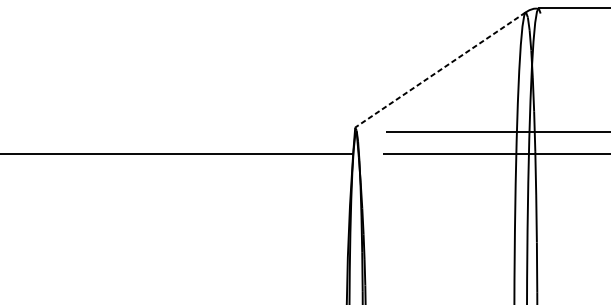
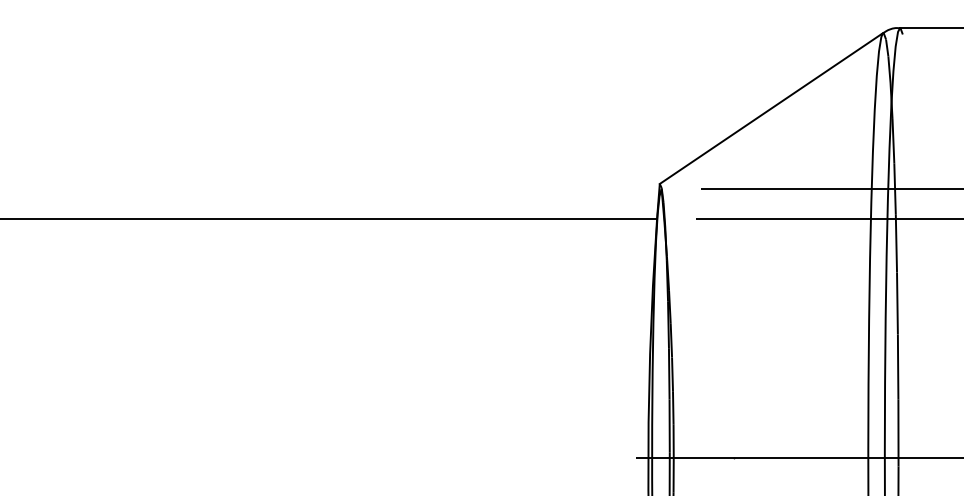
line: (440, 69) -> (771, 108), dashed -> solid

